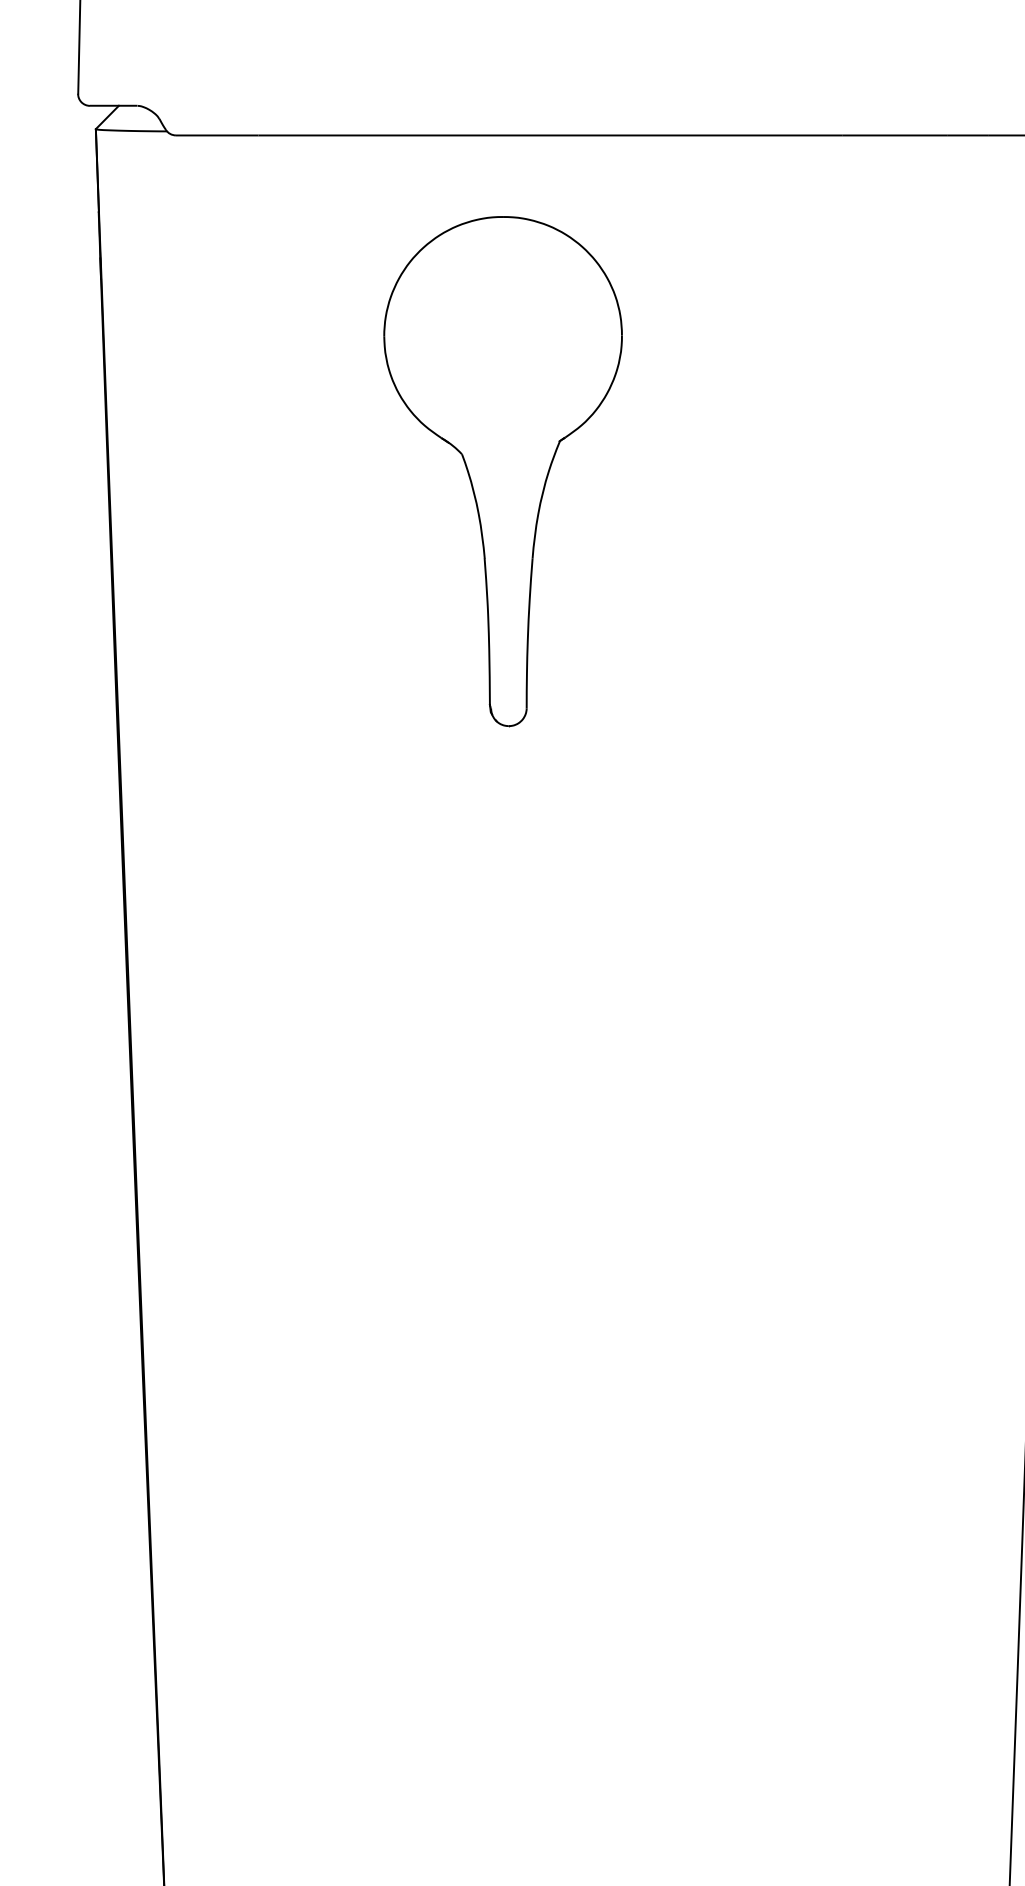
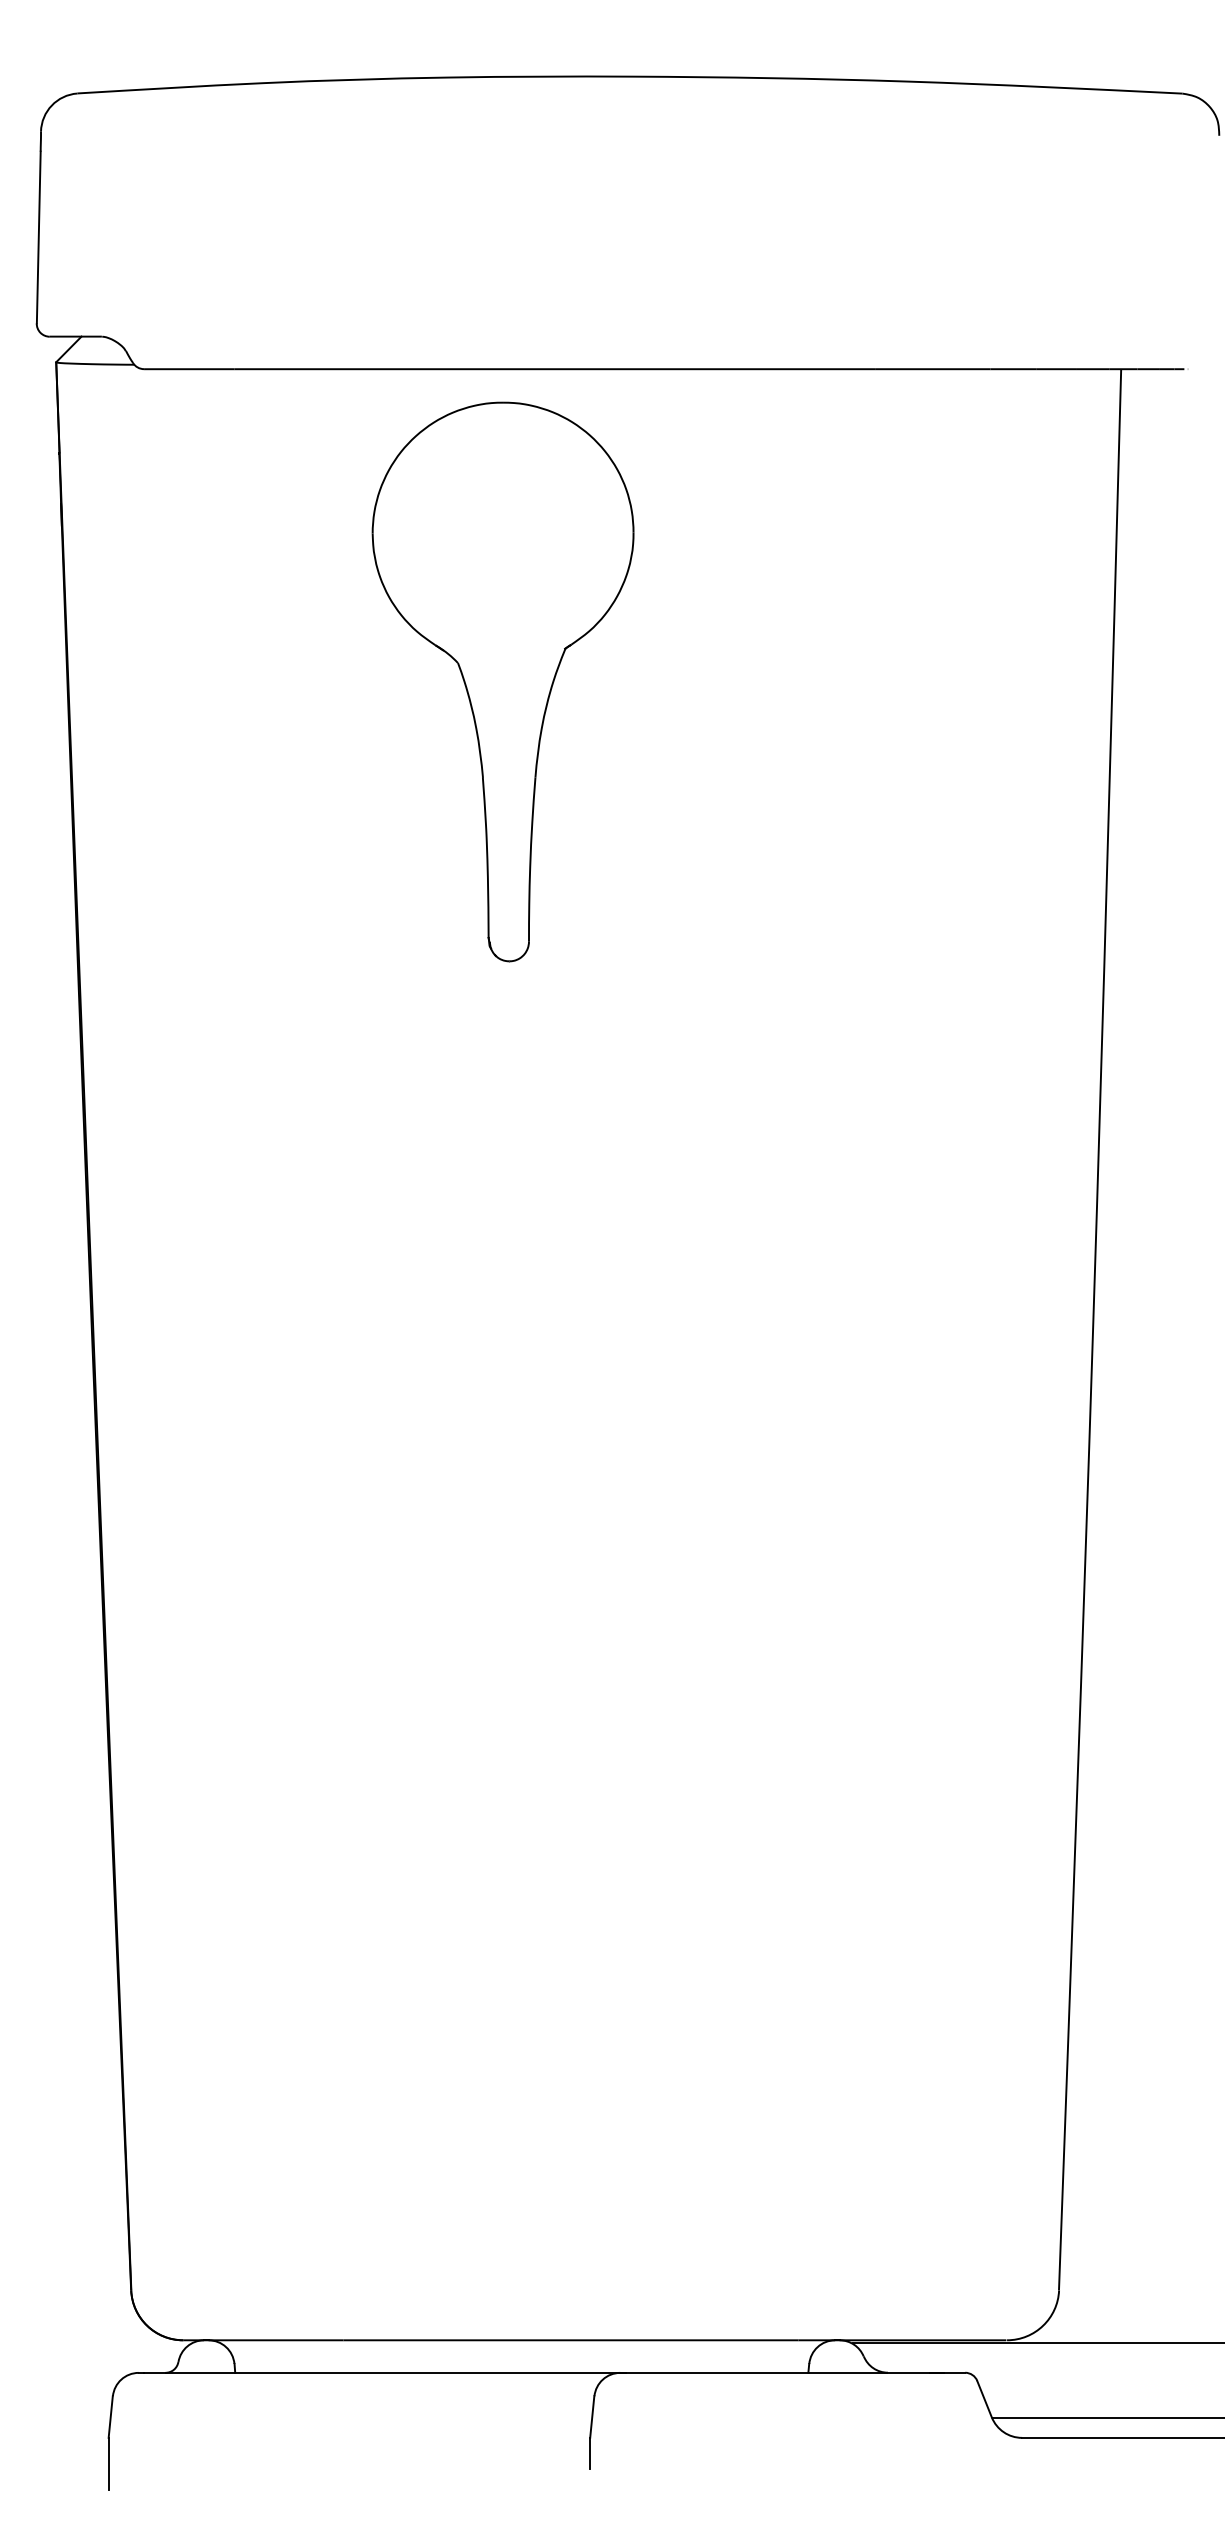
part: (502, 471) -> (502, 681), moved

